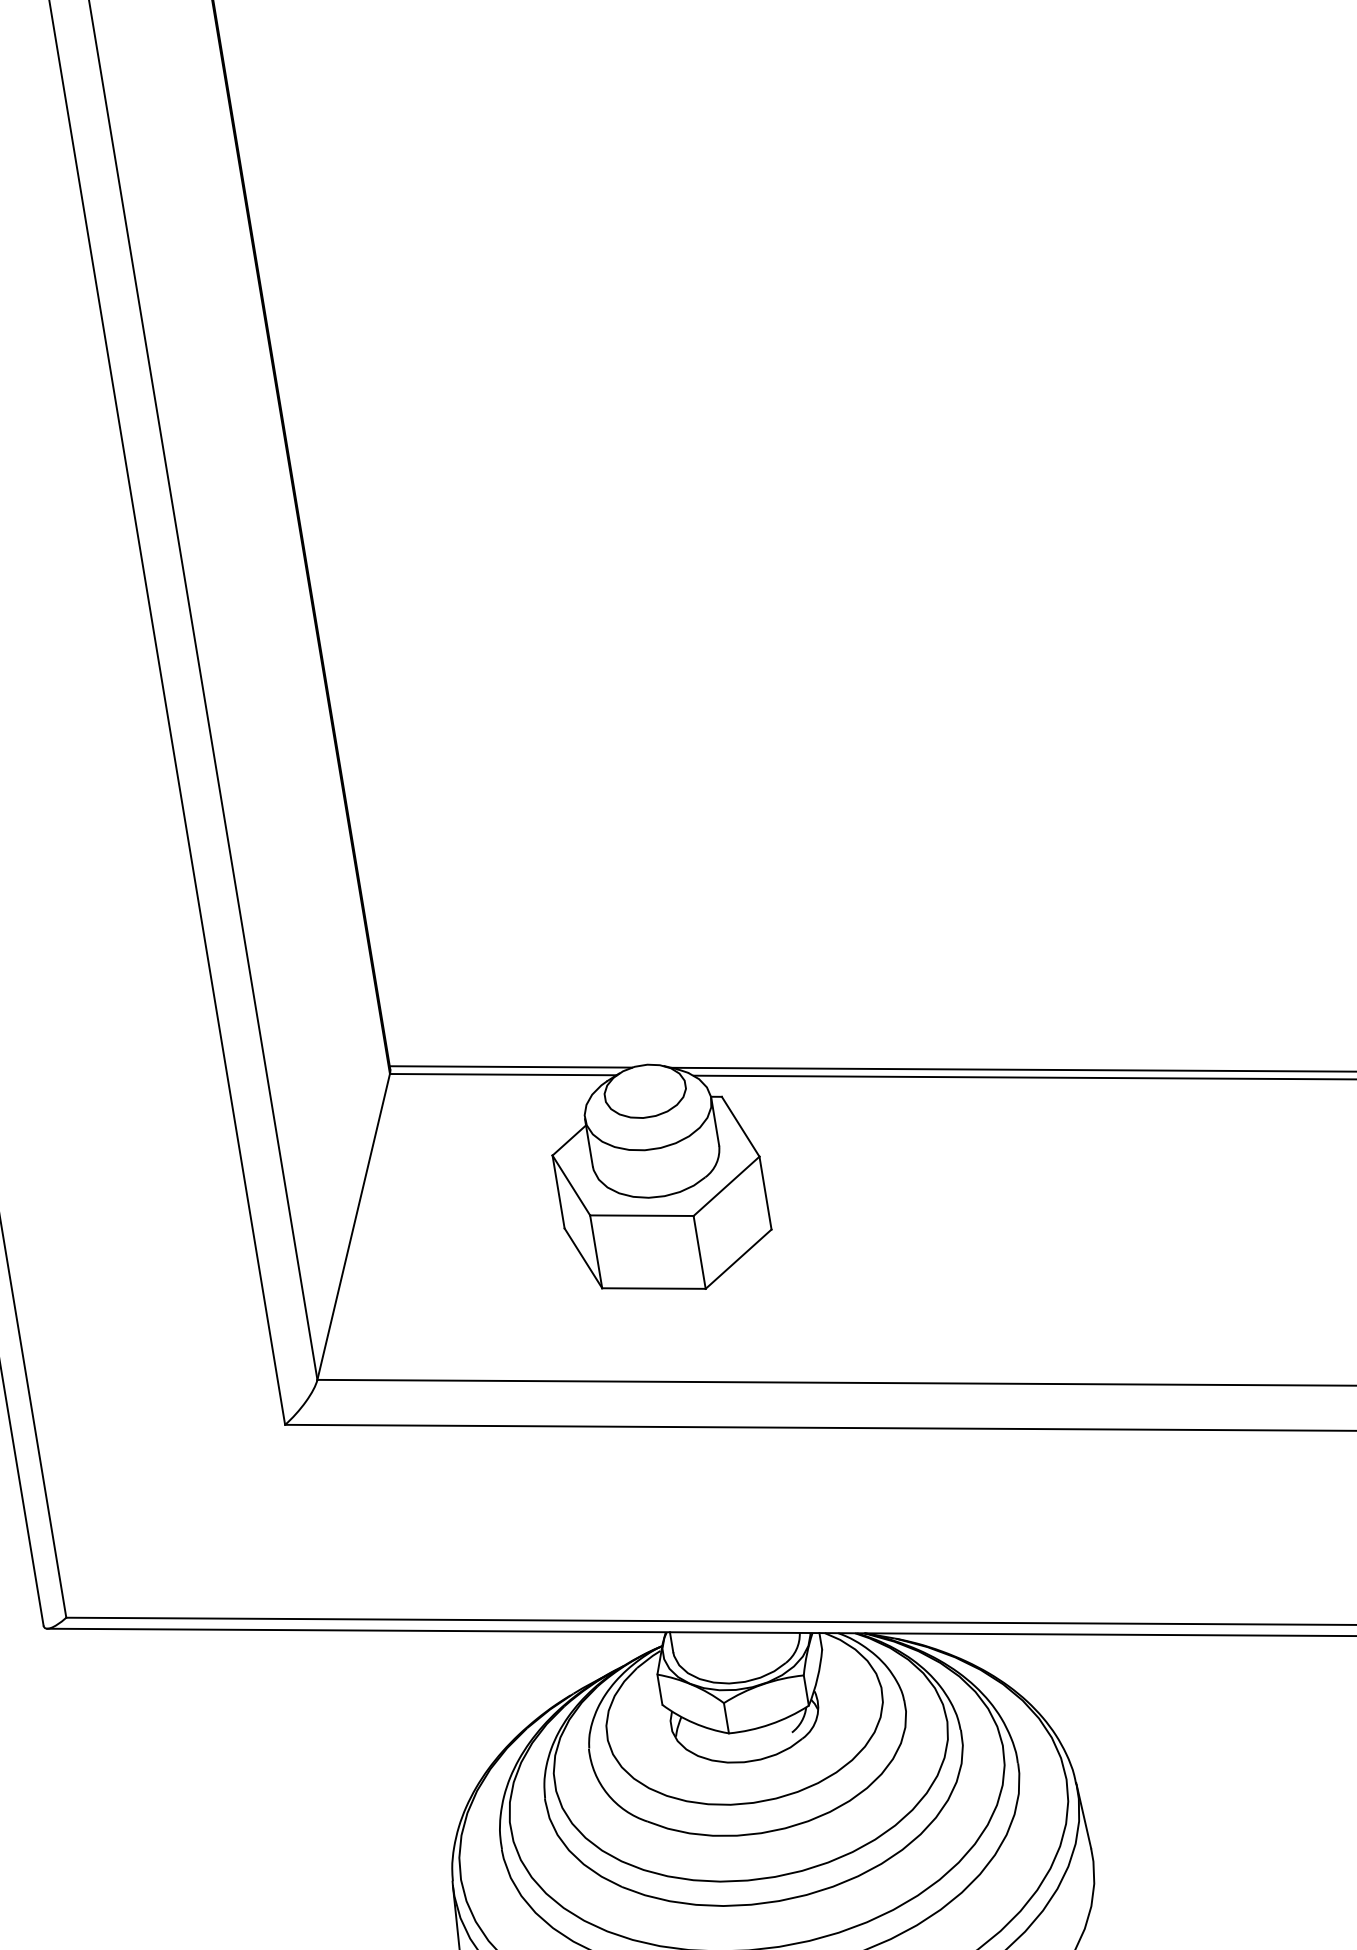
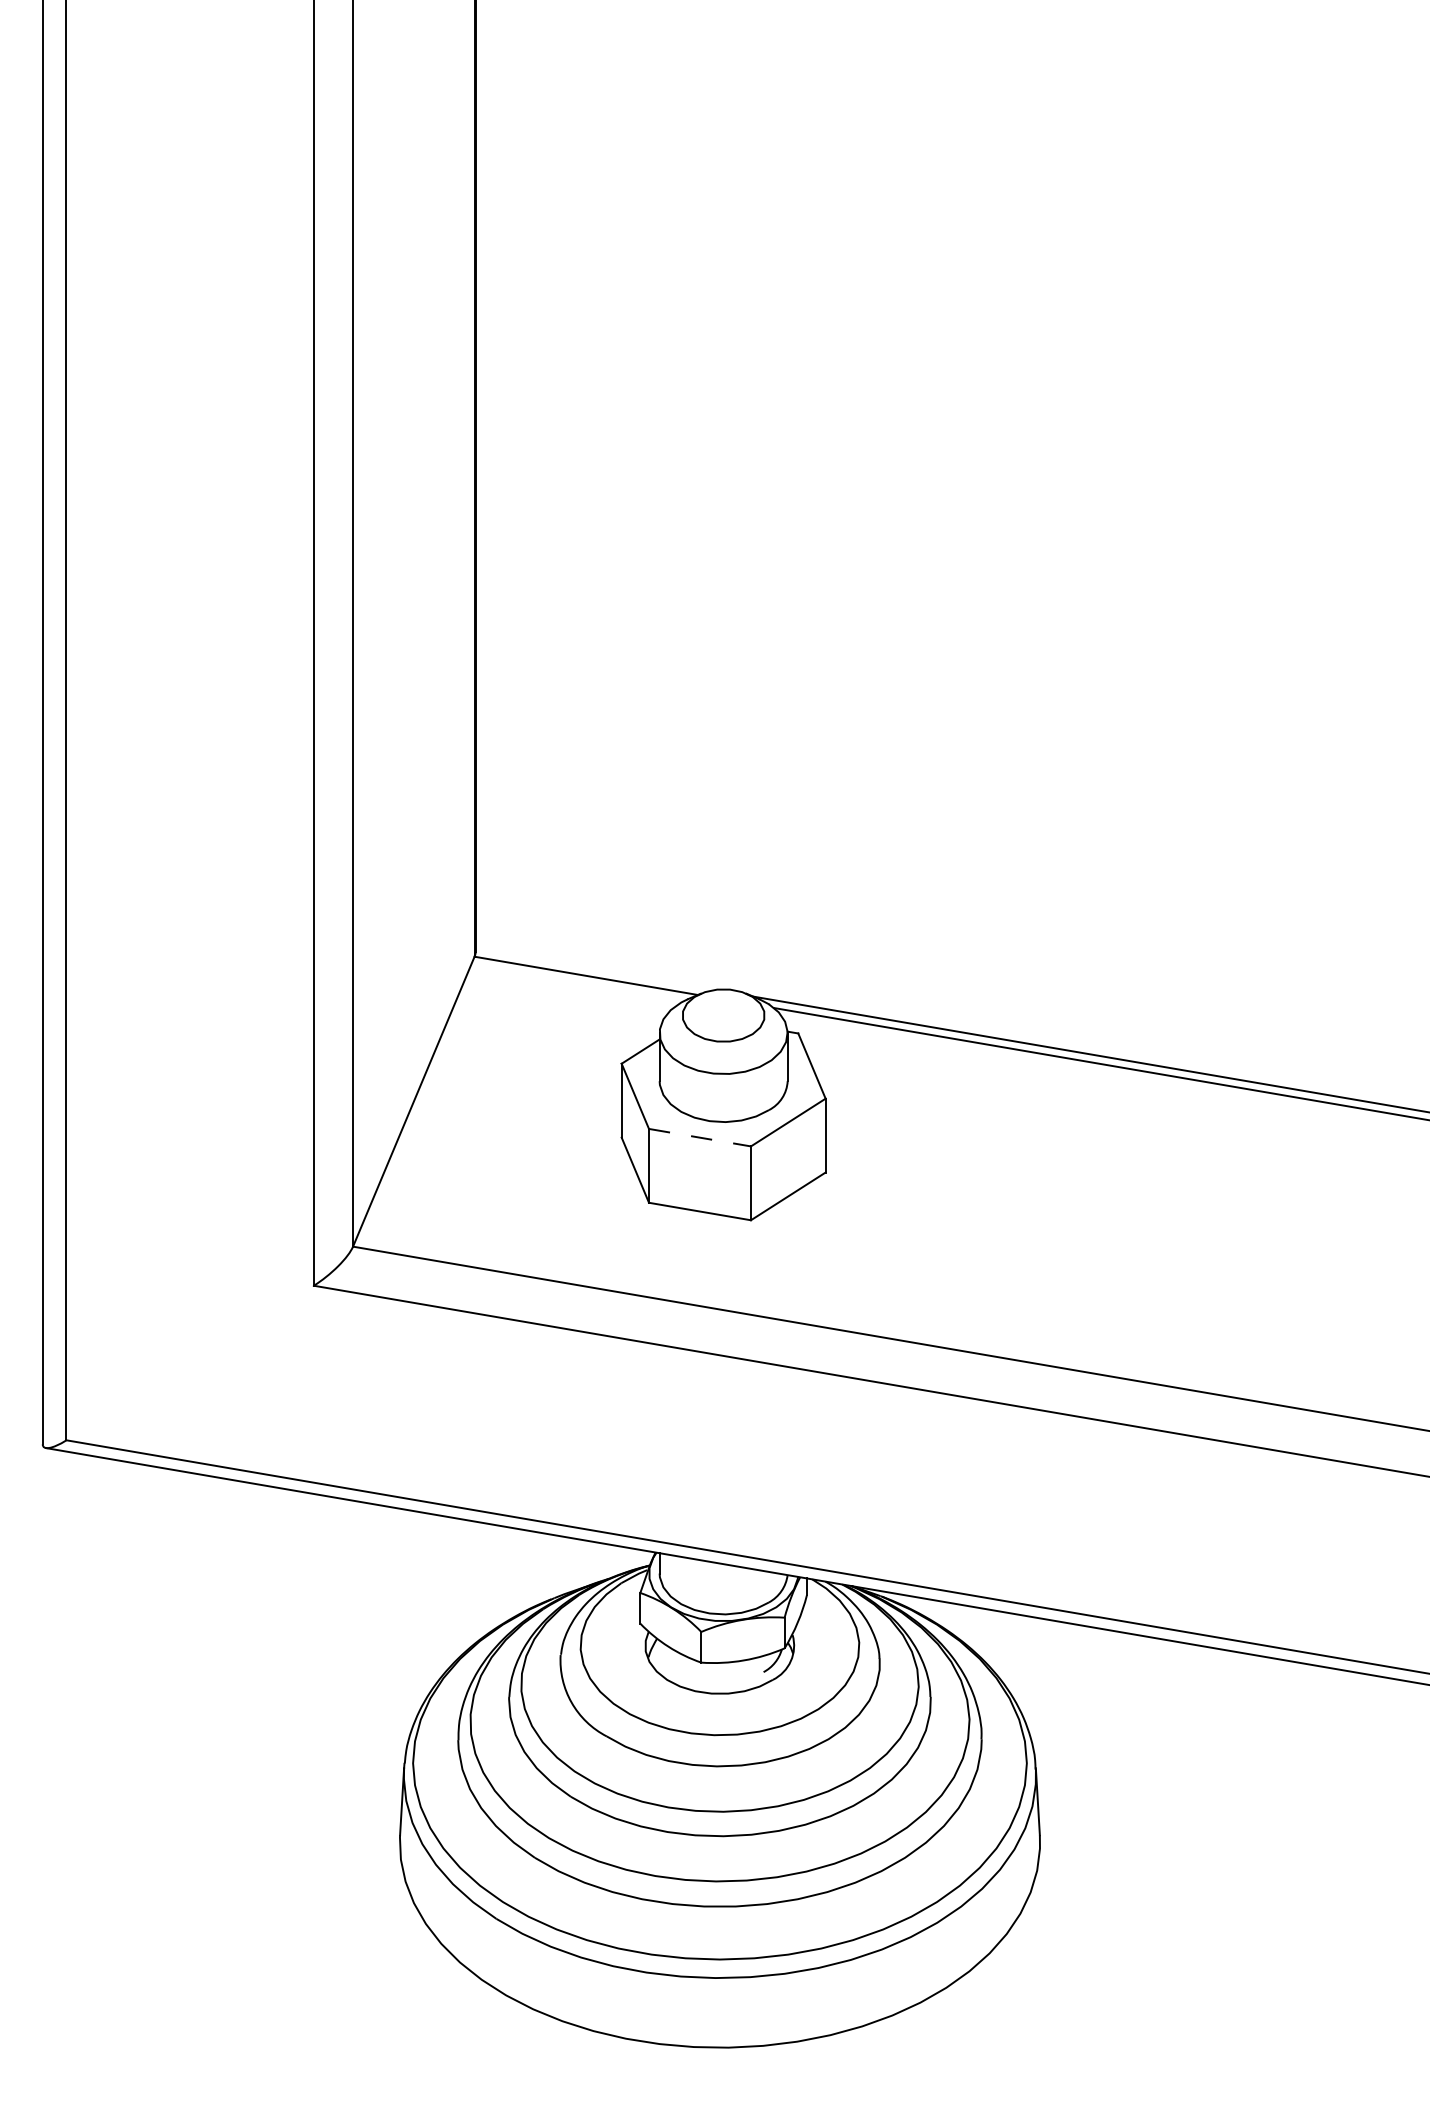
line: (510, 1067) -> (594, 969), removed
line: (641, 1215) -> (699, 1137), solid -> dashed

